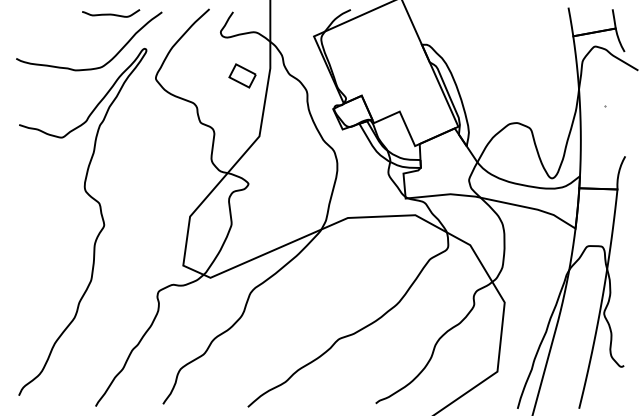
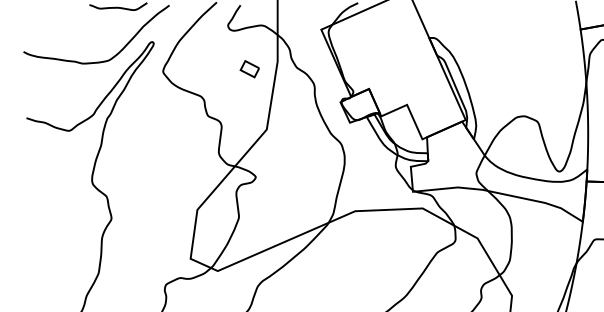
part: (242, 75) -> (249, 68), size x0.7

